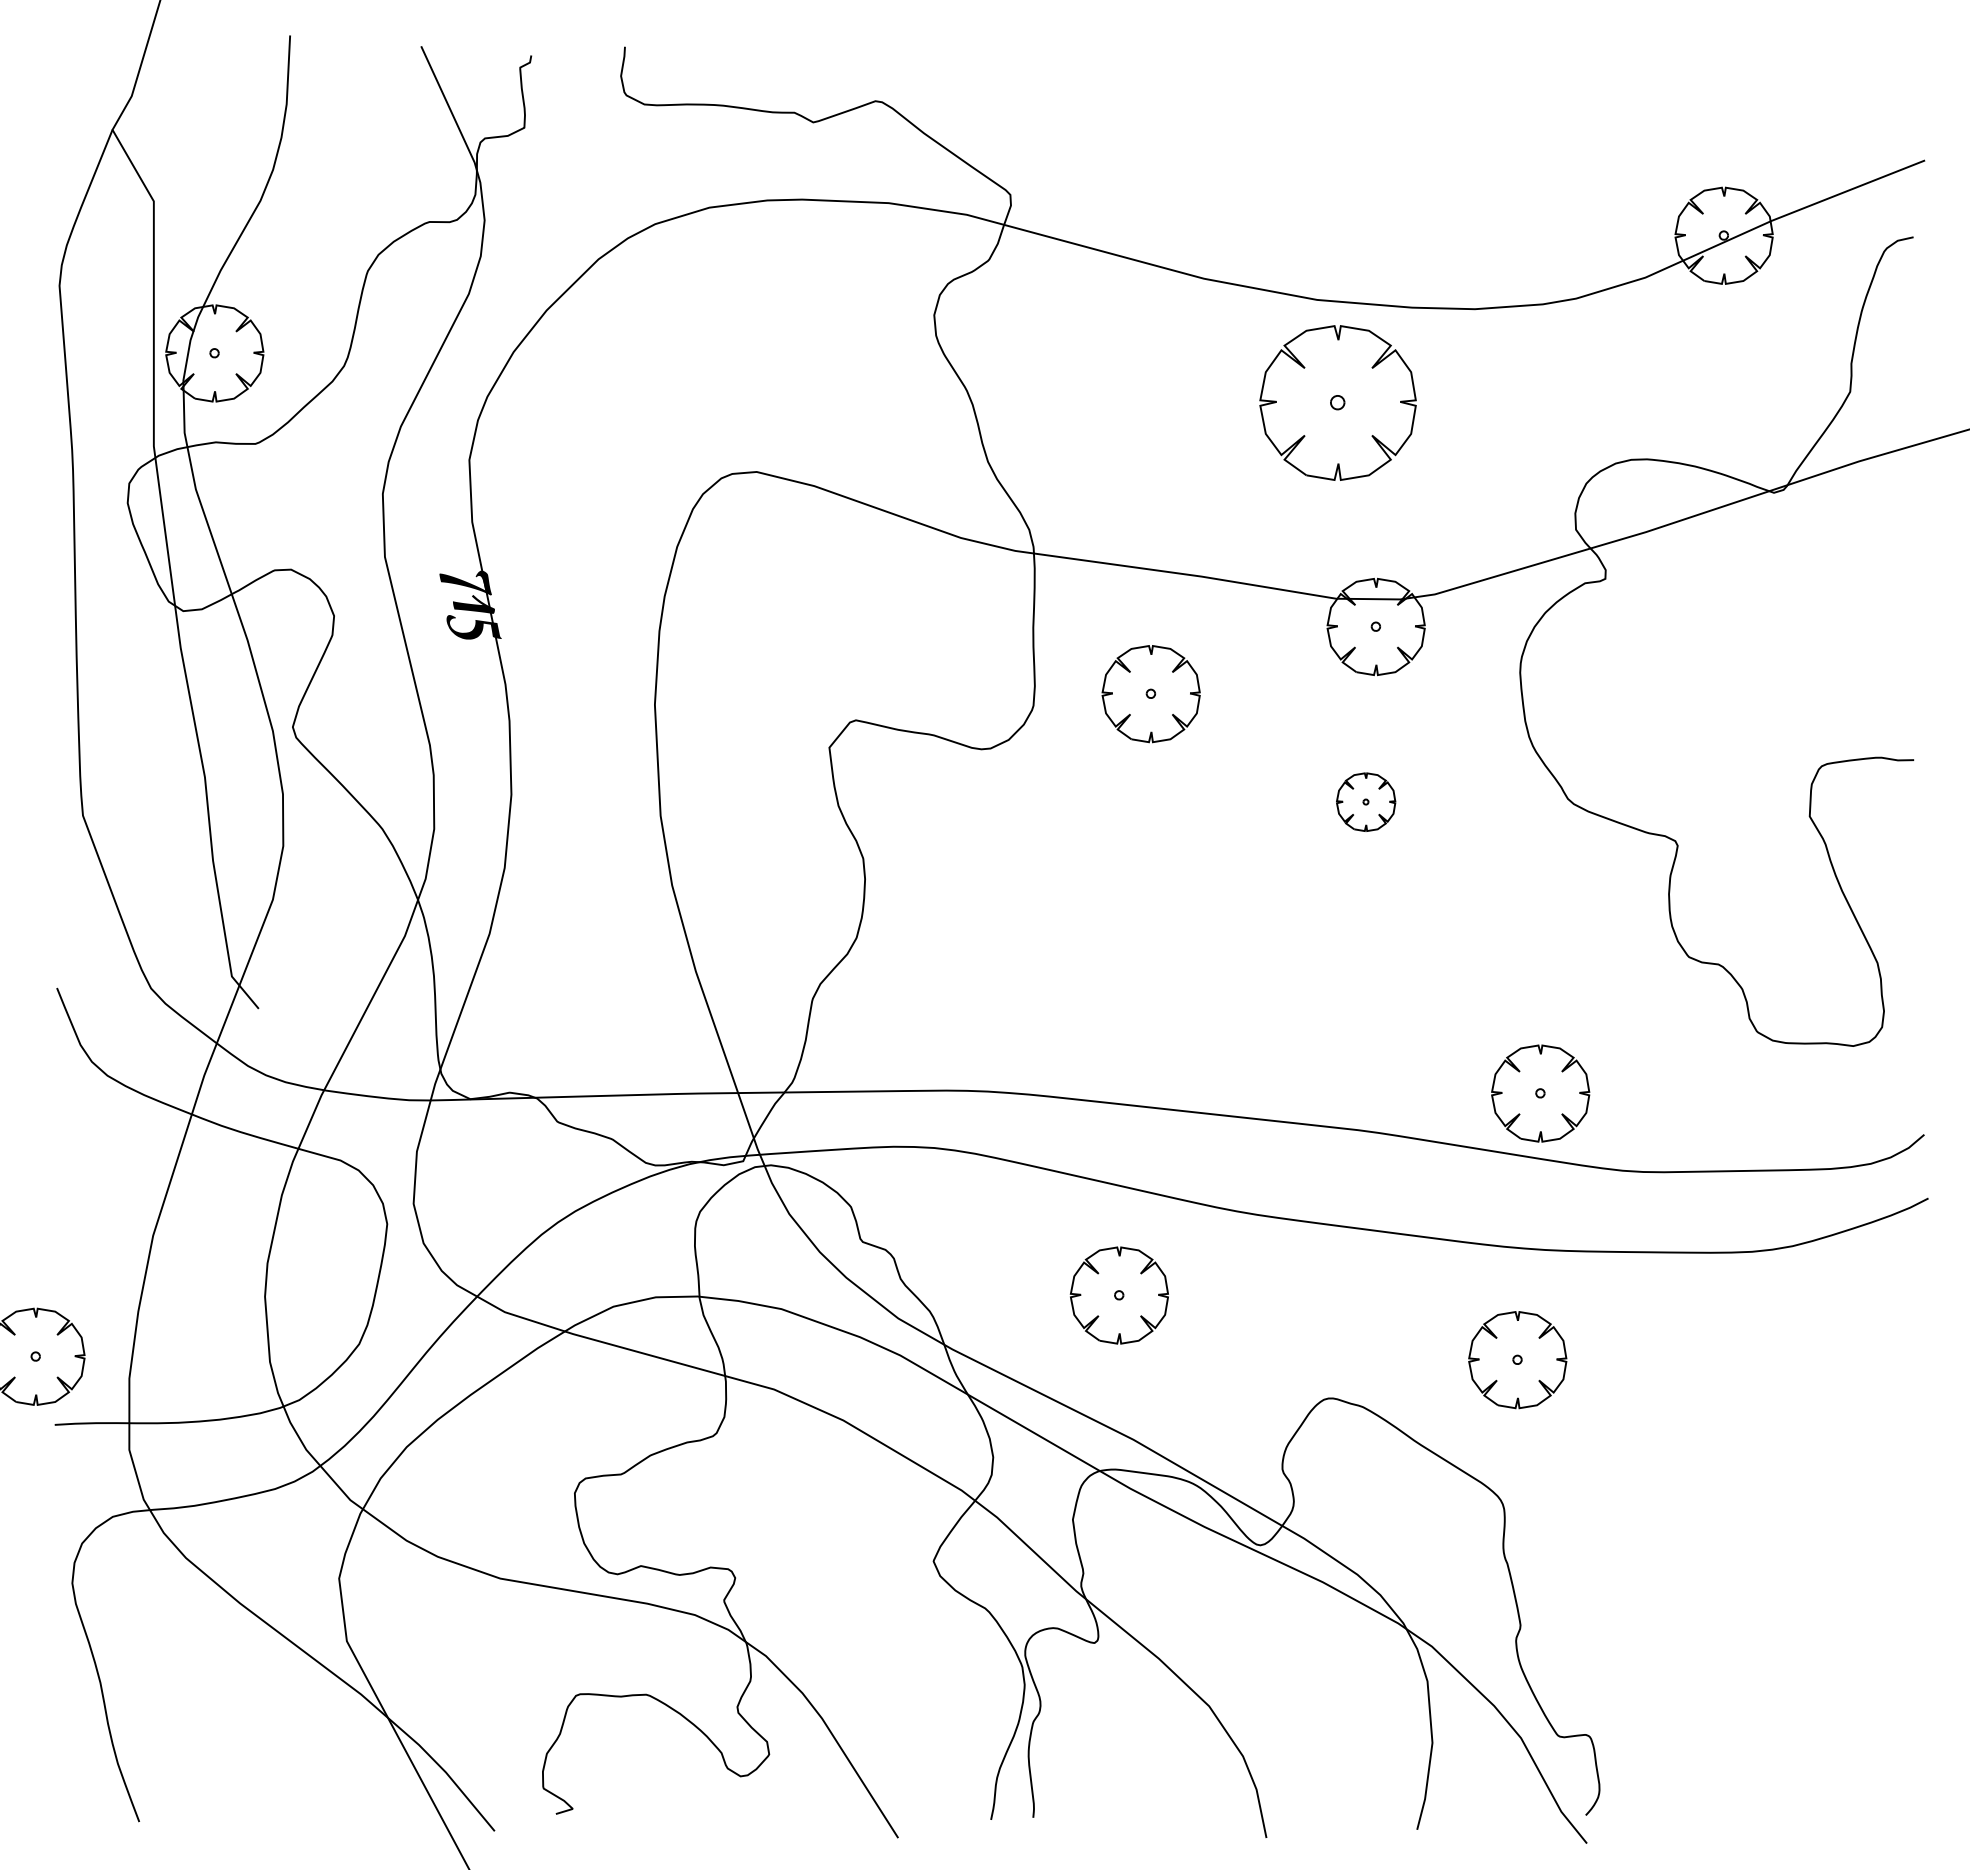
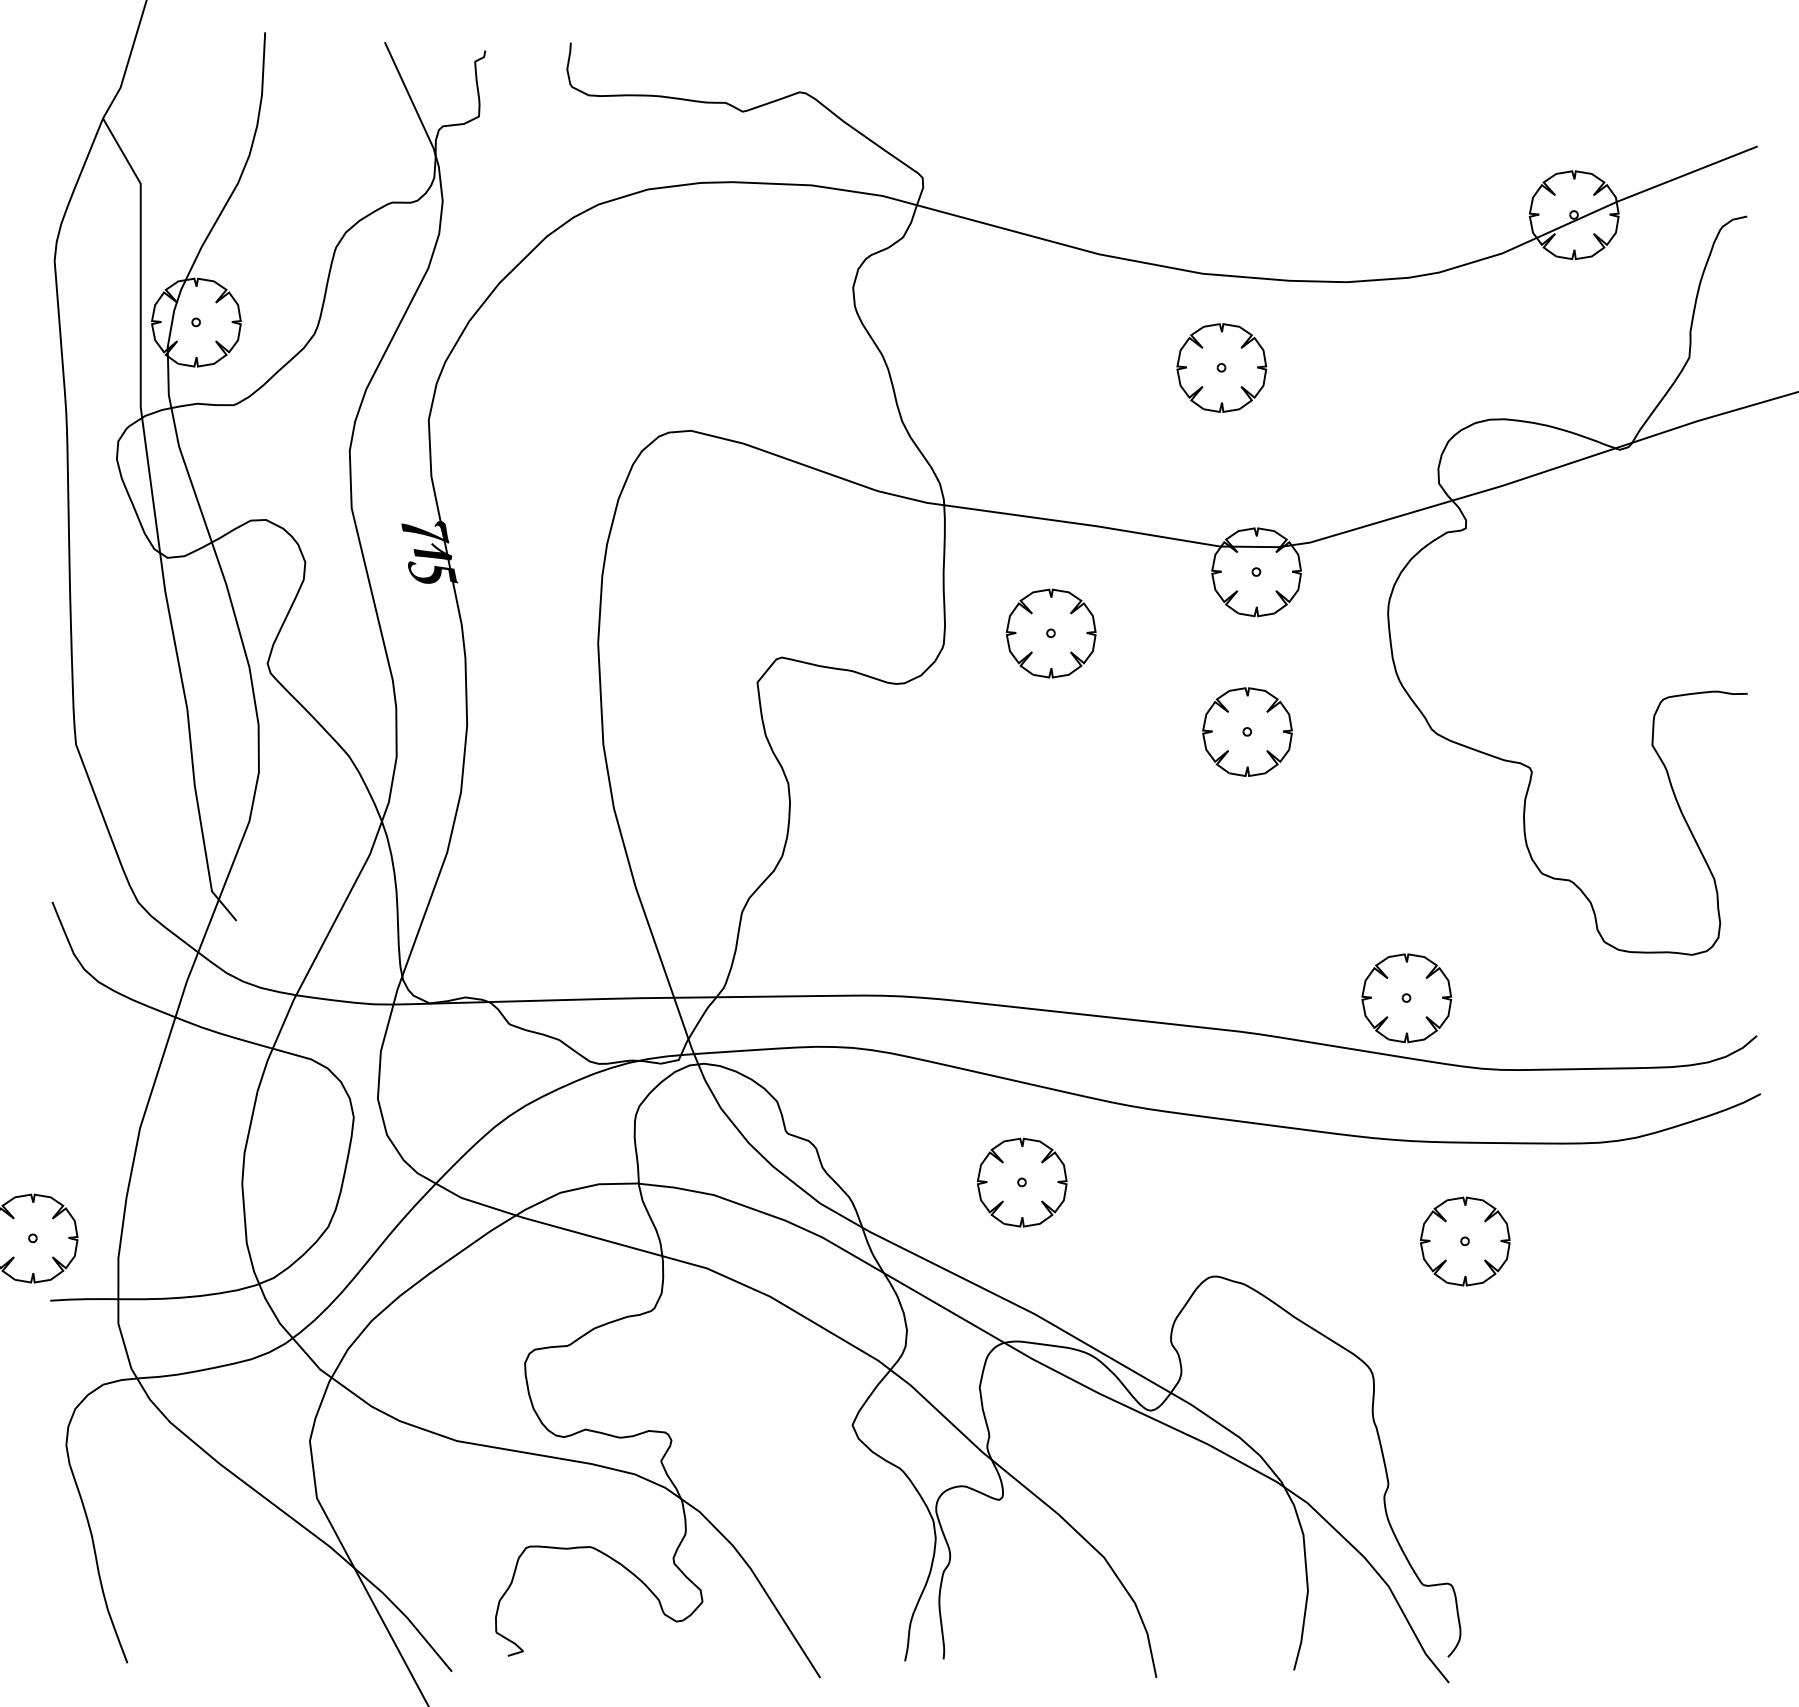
part: (1337, 403) -> (1221, 368), size x0.62
part: (1365, 802) -> (1246, 732), size x1.67
part: (1517, 1360) -> (1465, 1241), moved

